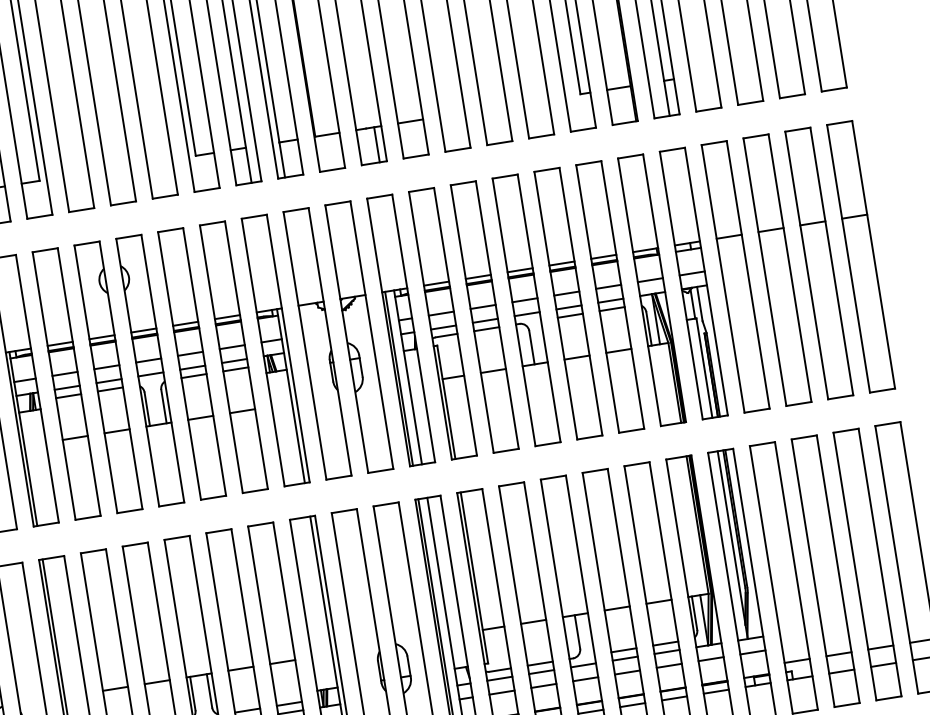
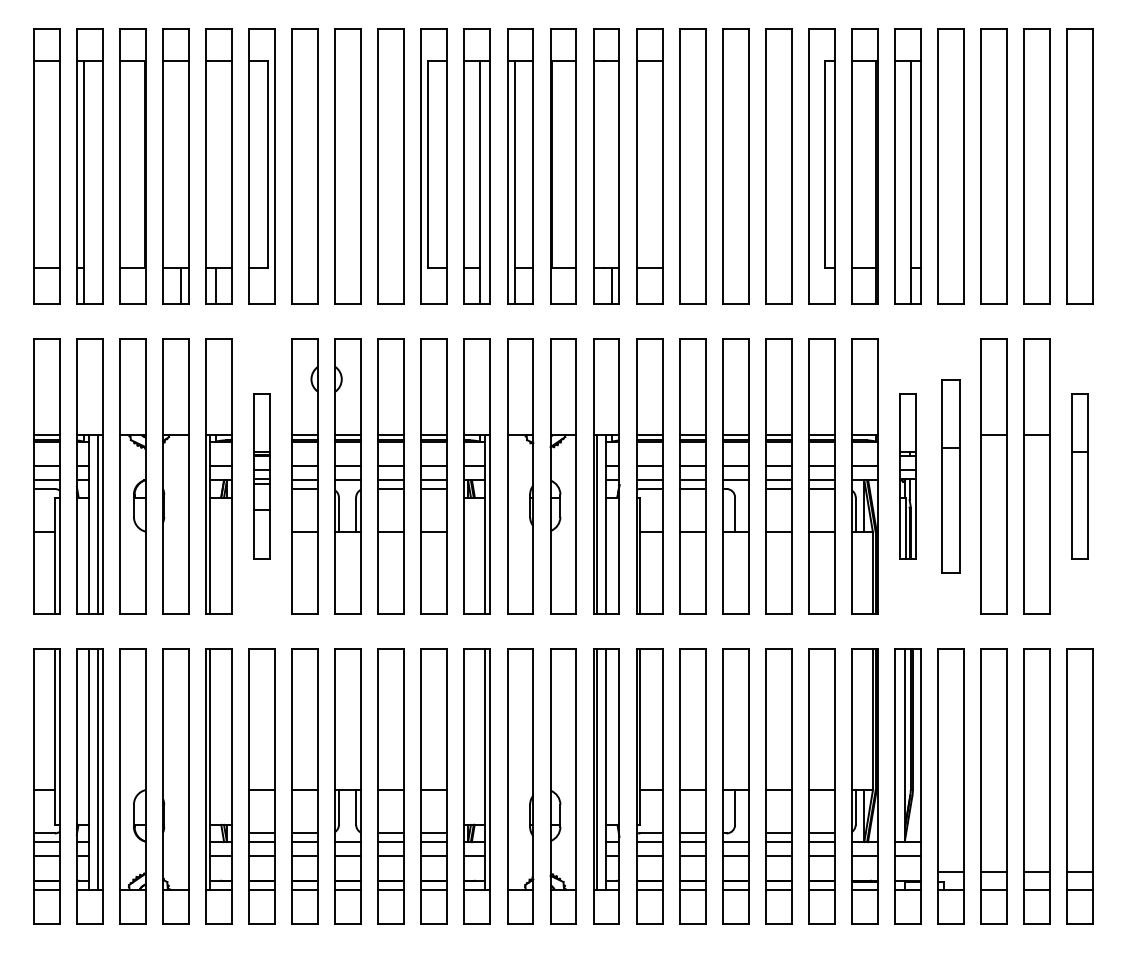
part: (860, 256) -> (1079, 476), size x0.6
part: (735, 276) -> (950, 476), size x0.7
part: (693, 283) -> (907, 476), size x0.6
part: (66, 384) -> (261, 476), size x0.6

